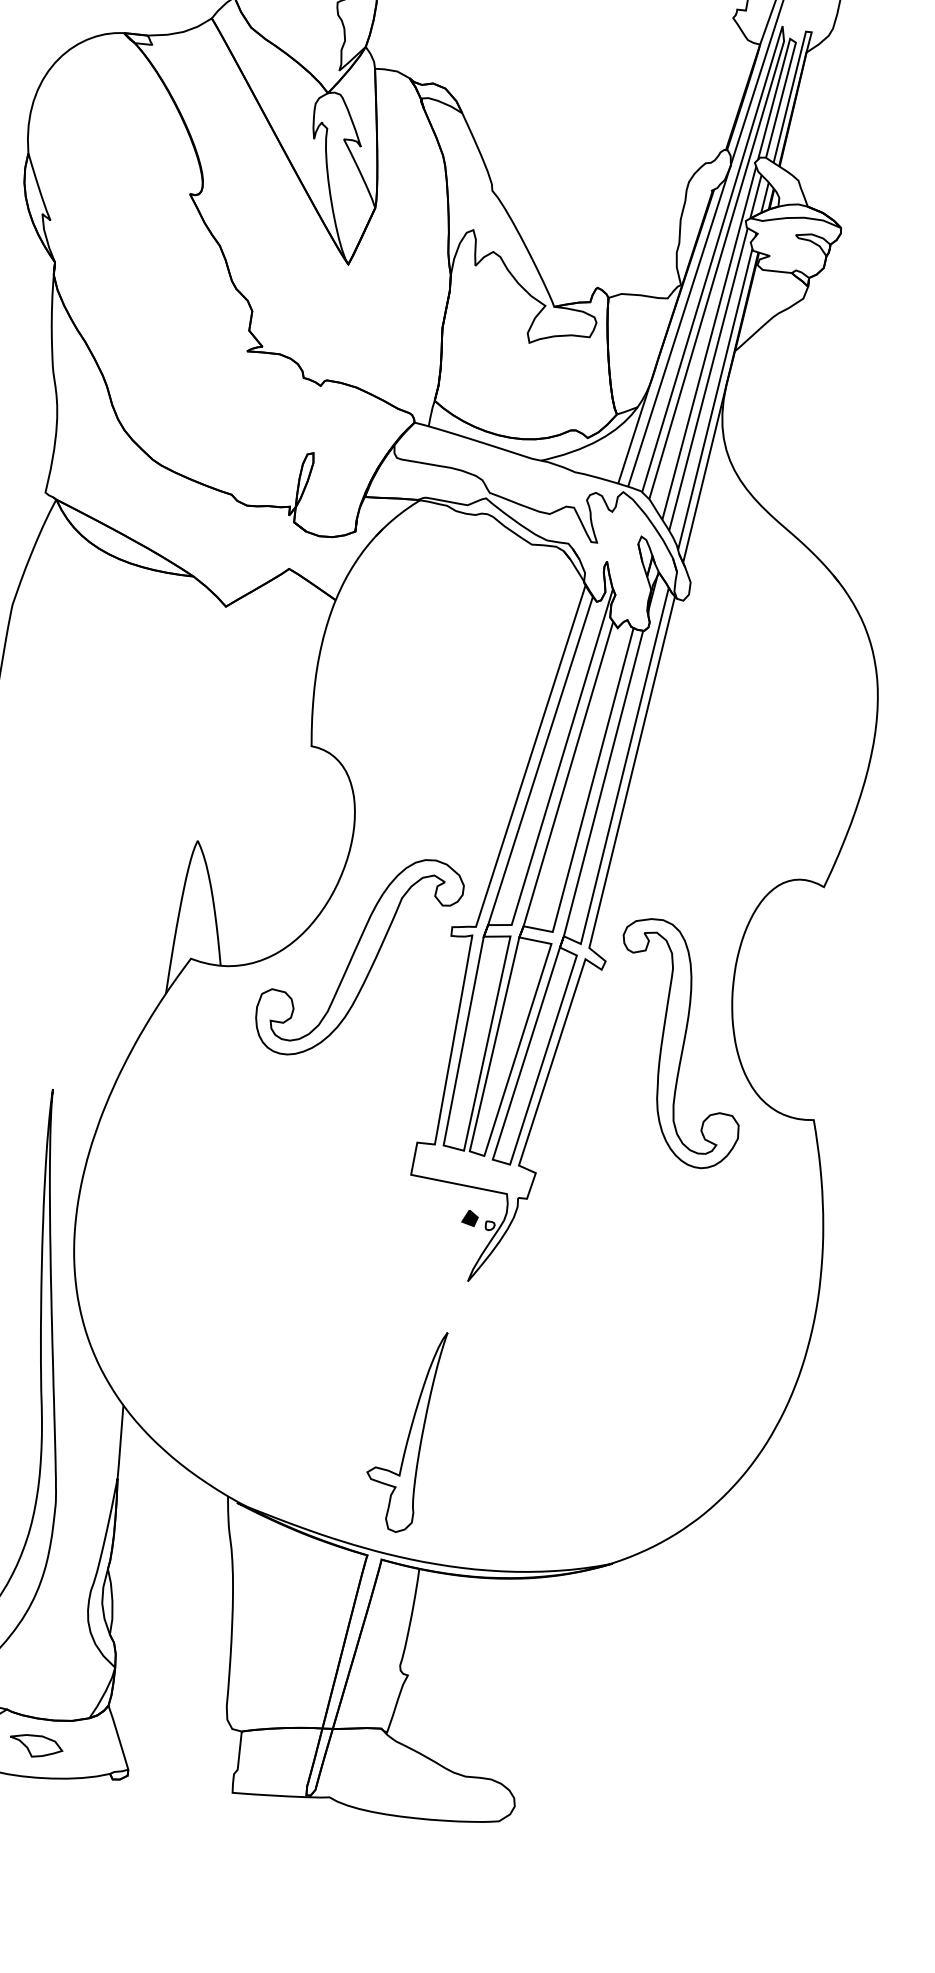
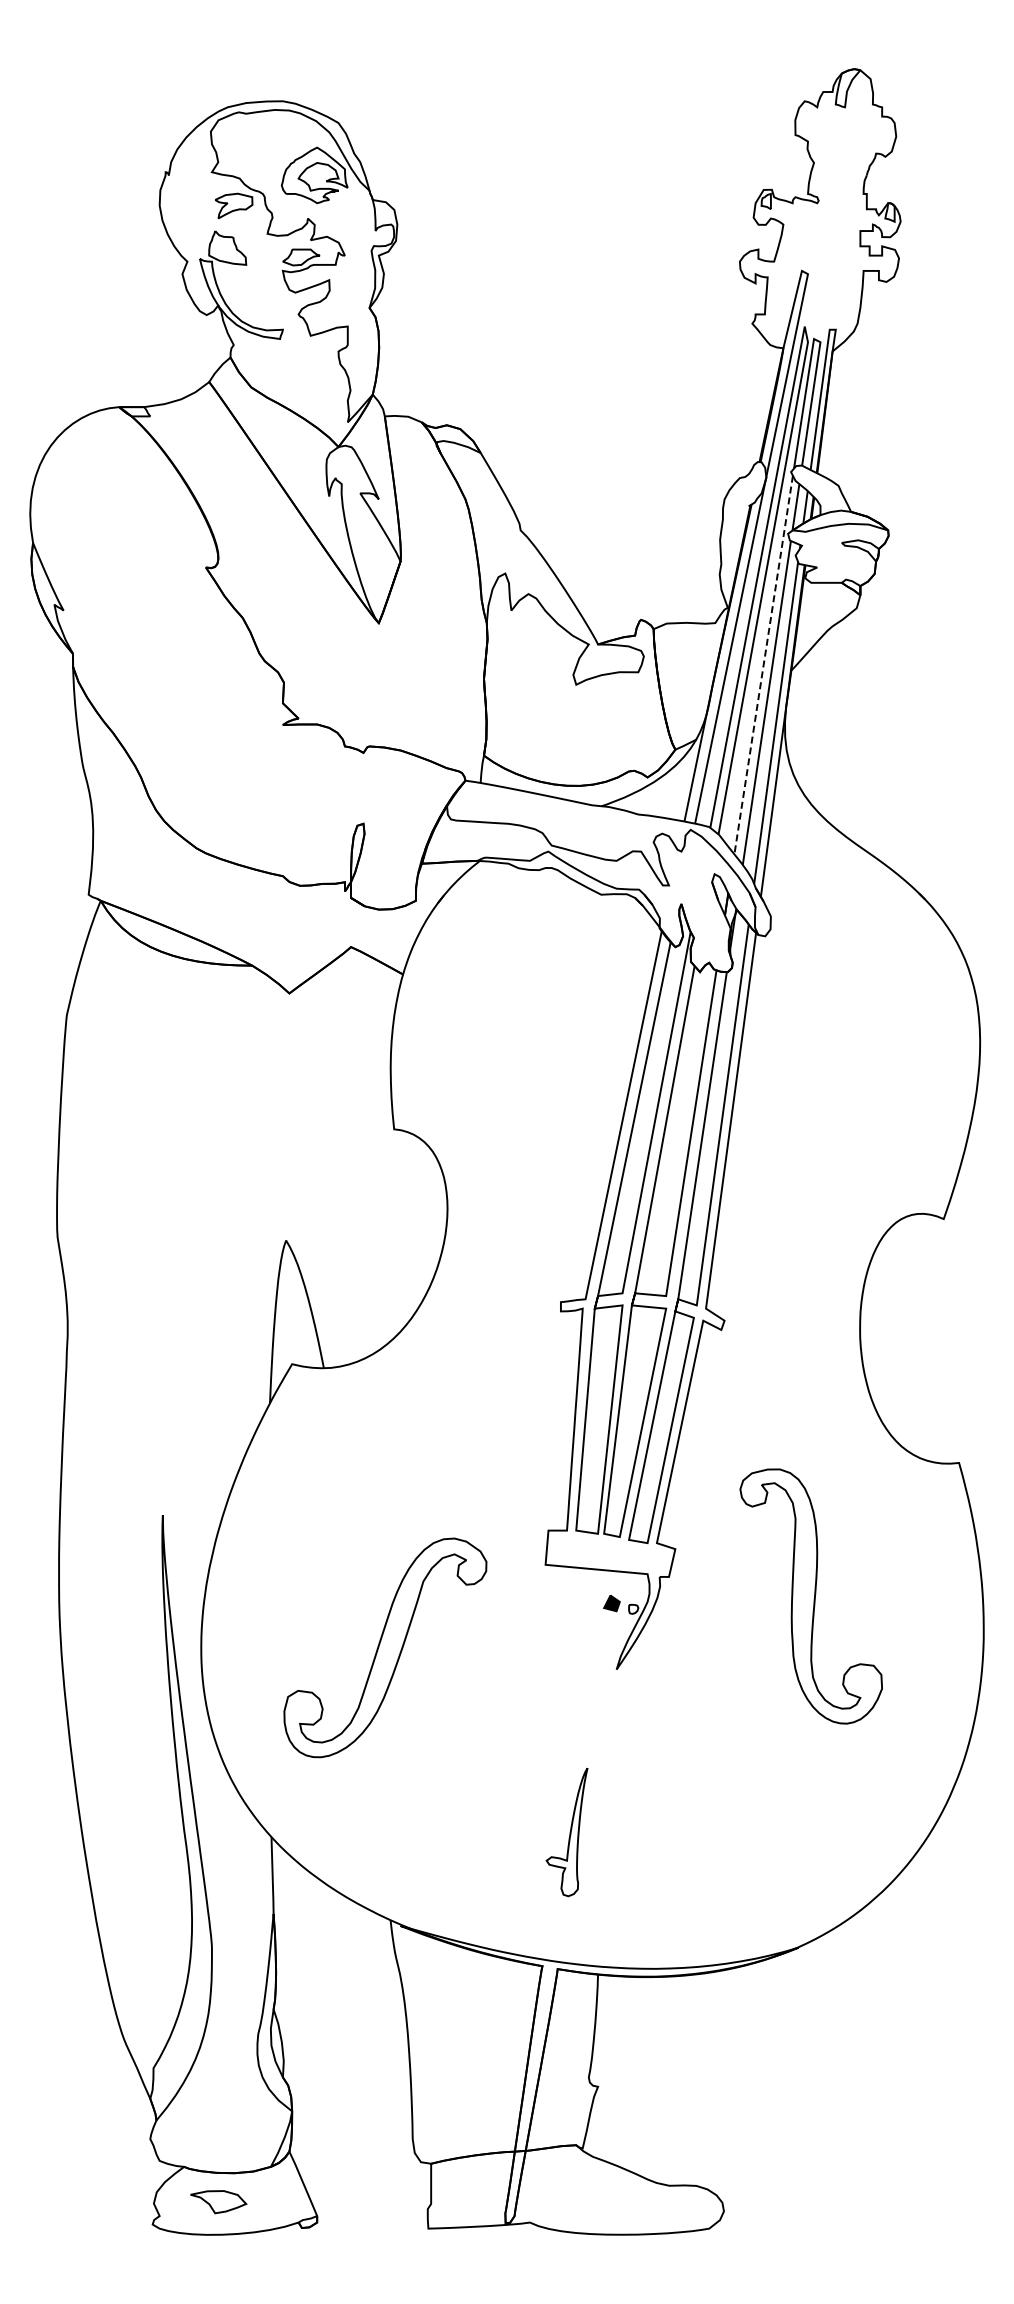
line: (709, 343) -> (763, 665), solid -> dashed
part: (359, 956) -> (385, 1647), moved
part: (679, 1043) -> (810, 1596), moved
part: (403, 1430) -> (566, 1832), size x0.6

